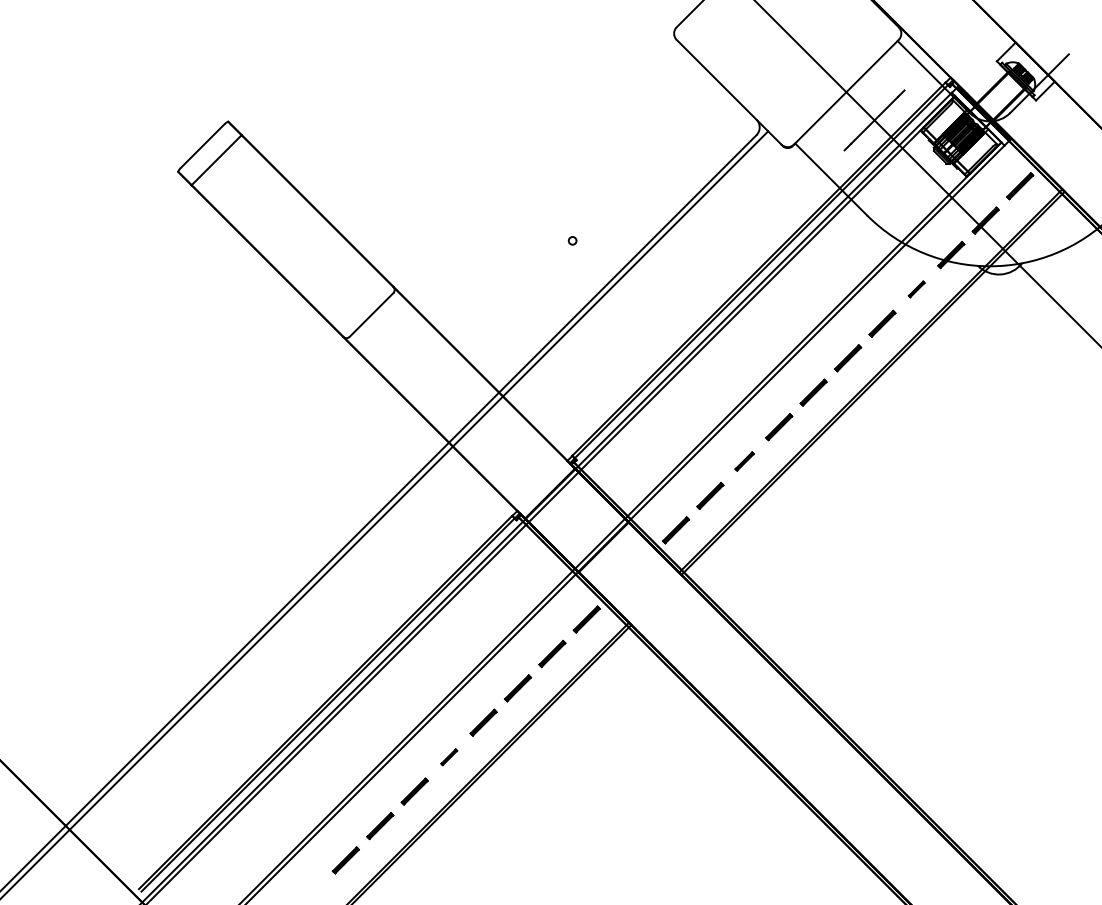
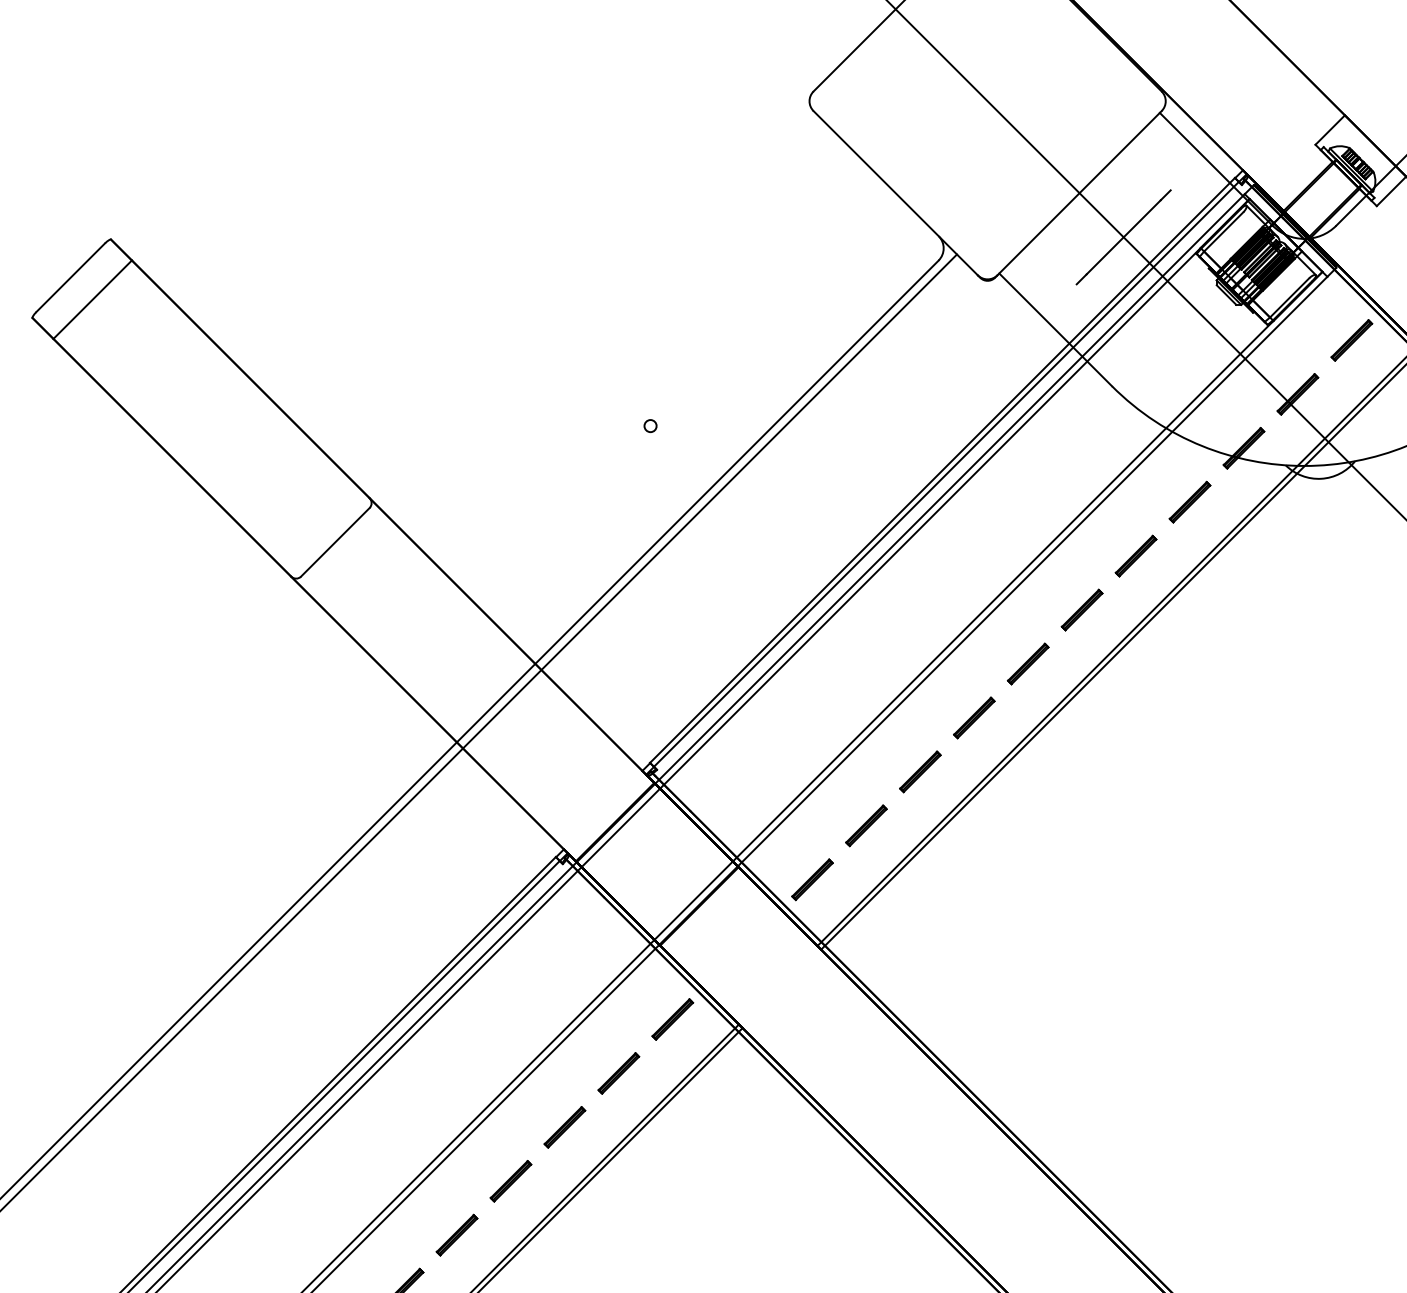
part: (916, 289) -> (1189, 502), size x1.67
part: (744, 461) -> (919, 771), size x1.43
part: (449, 757) -> (457, 1235), size x1.67

